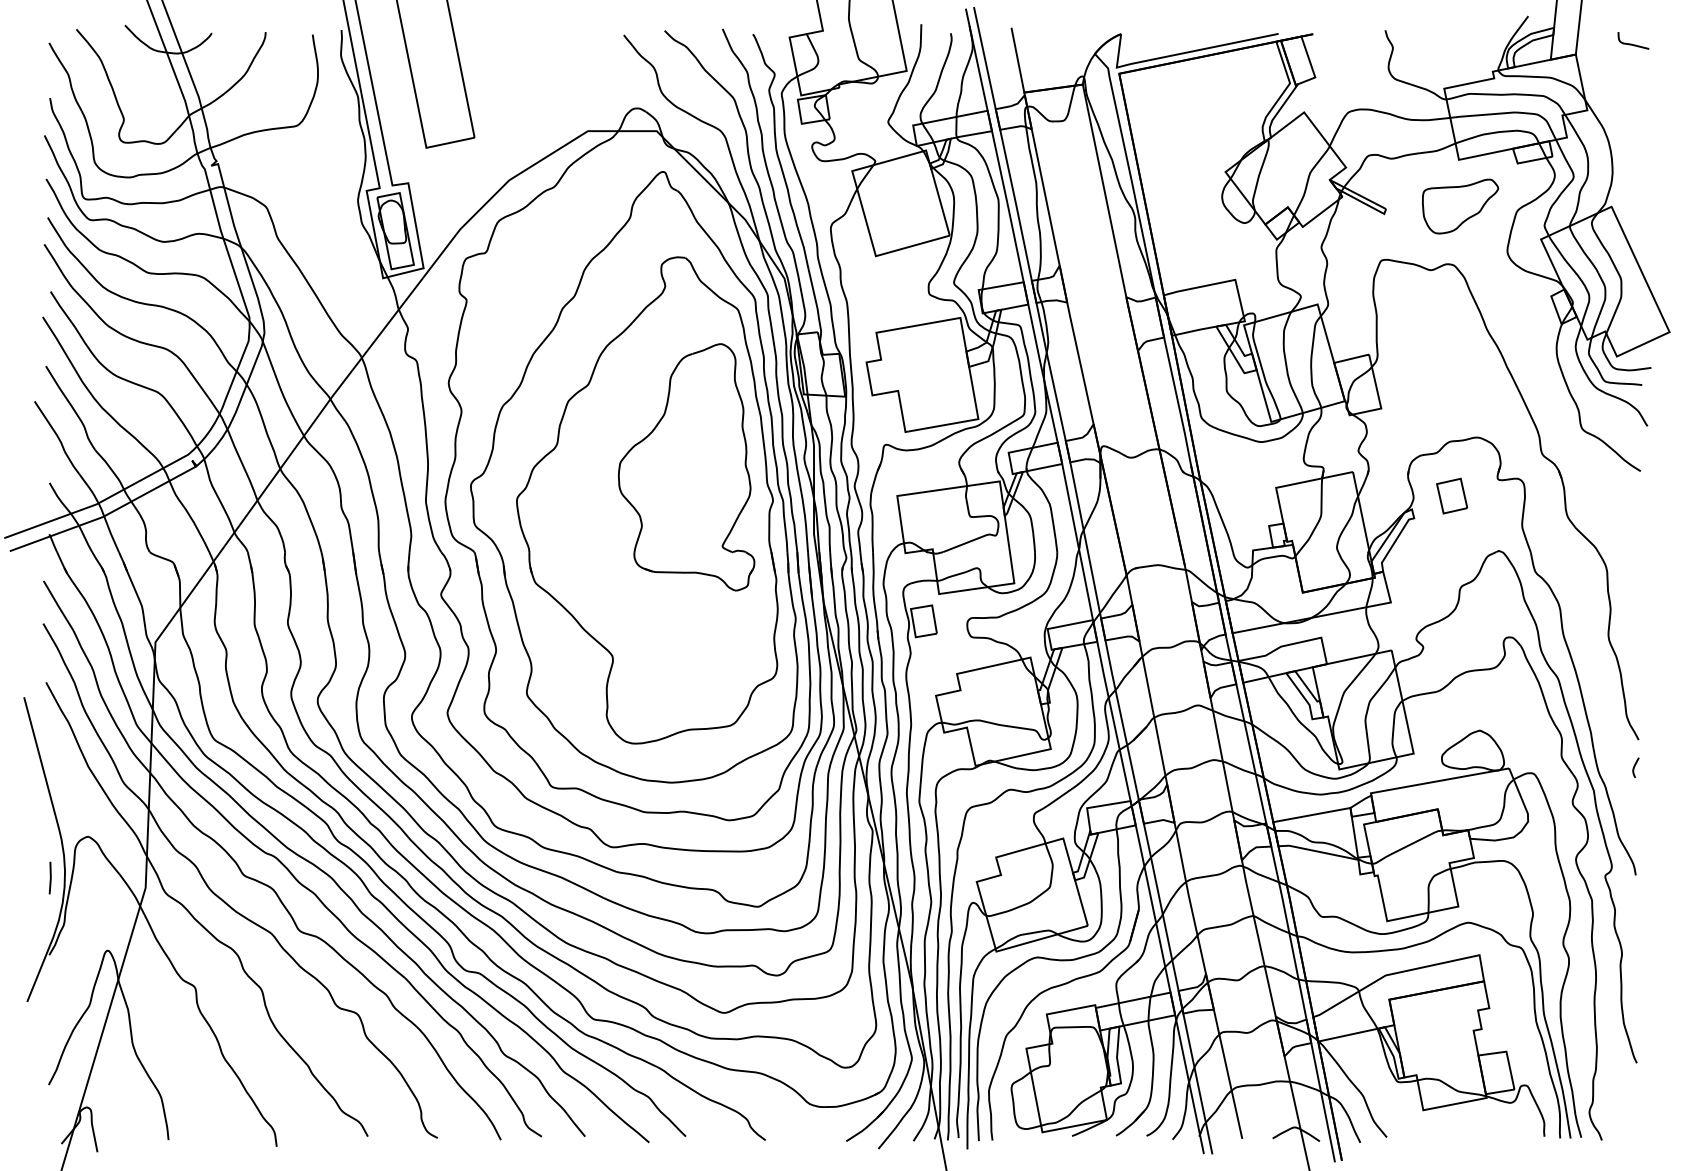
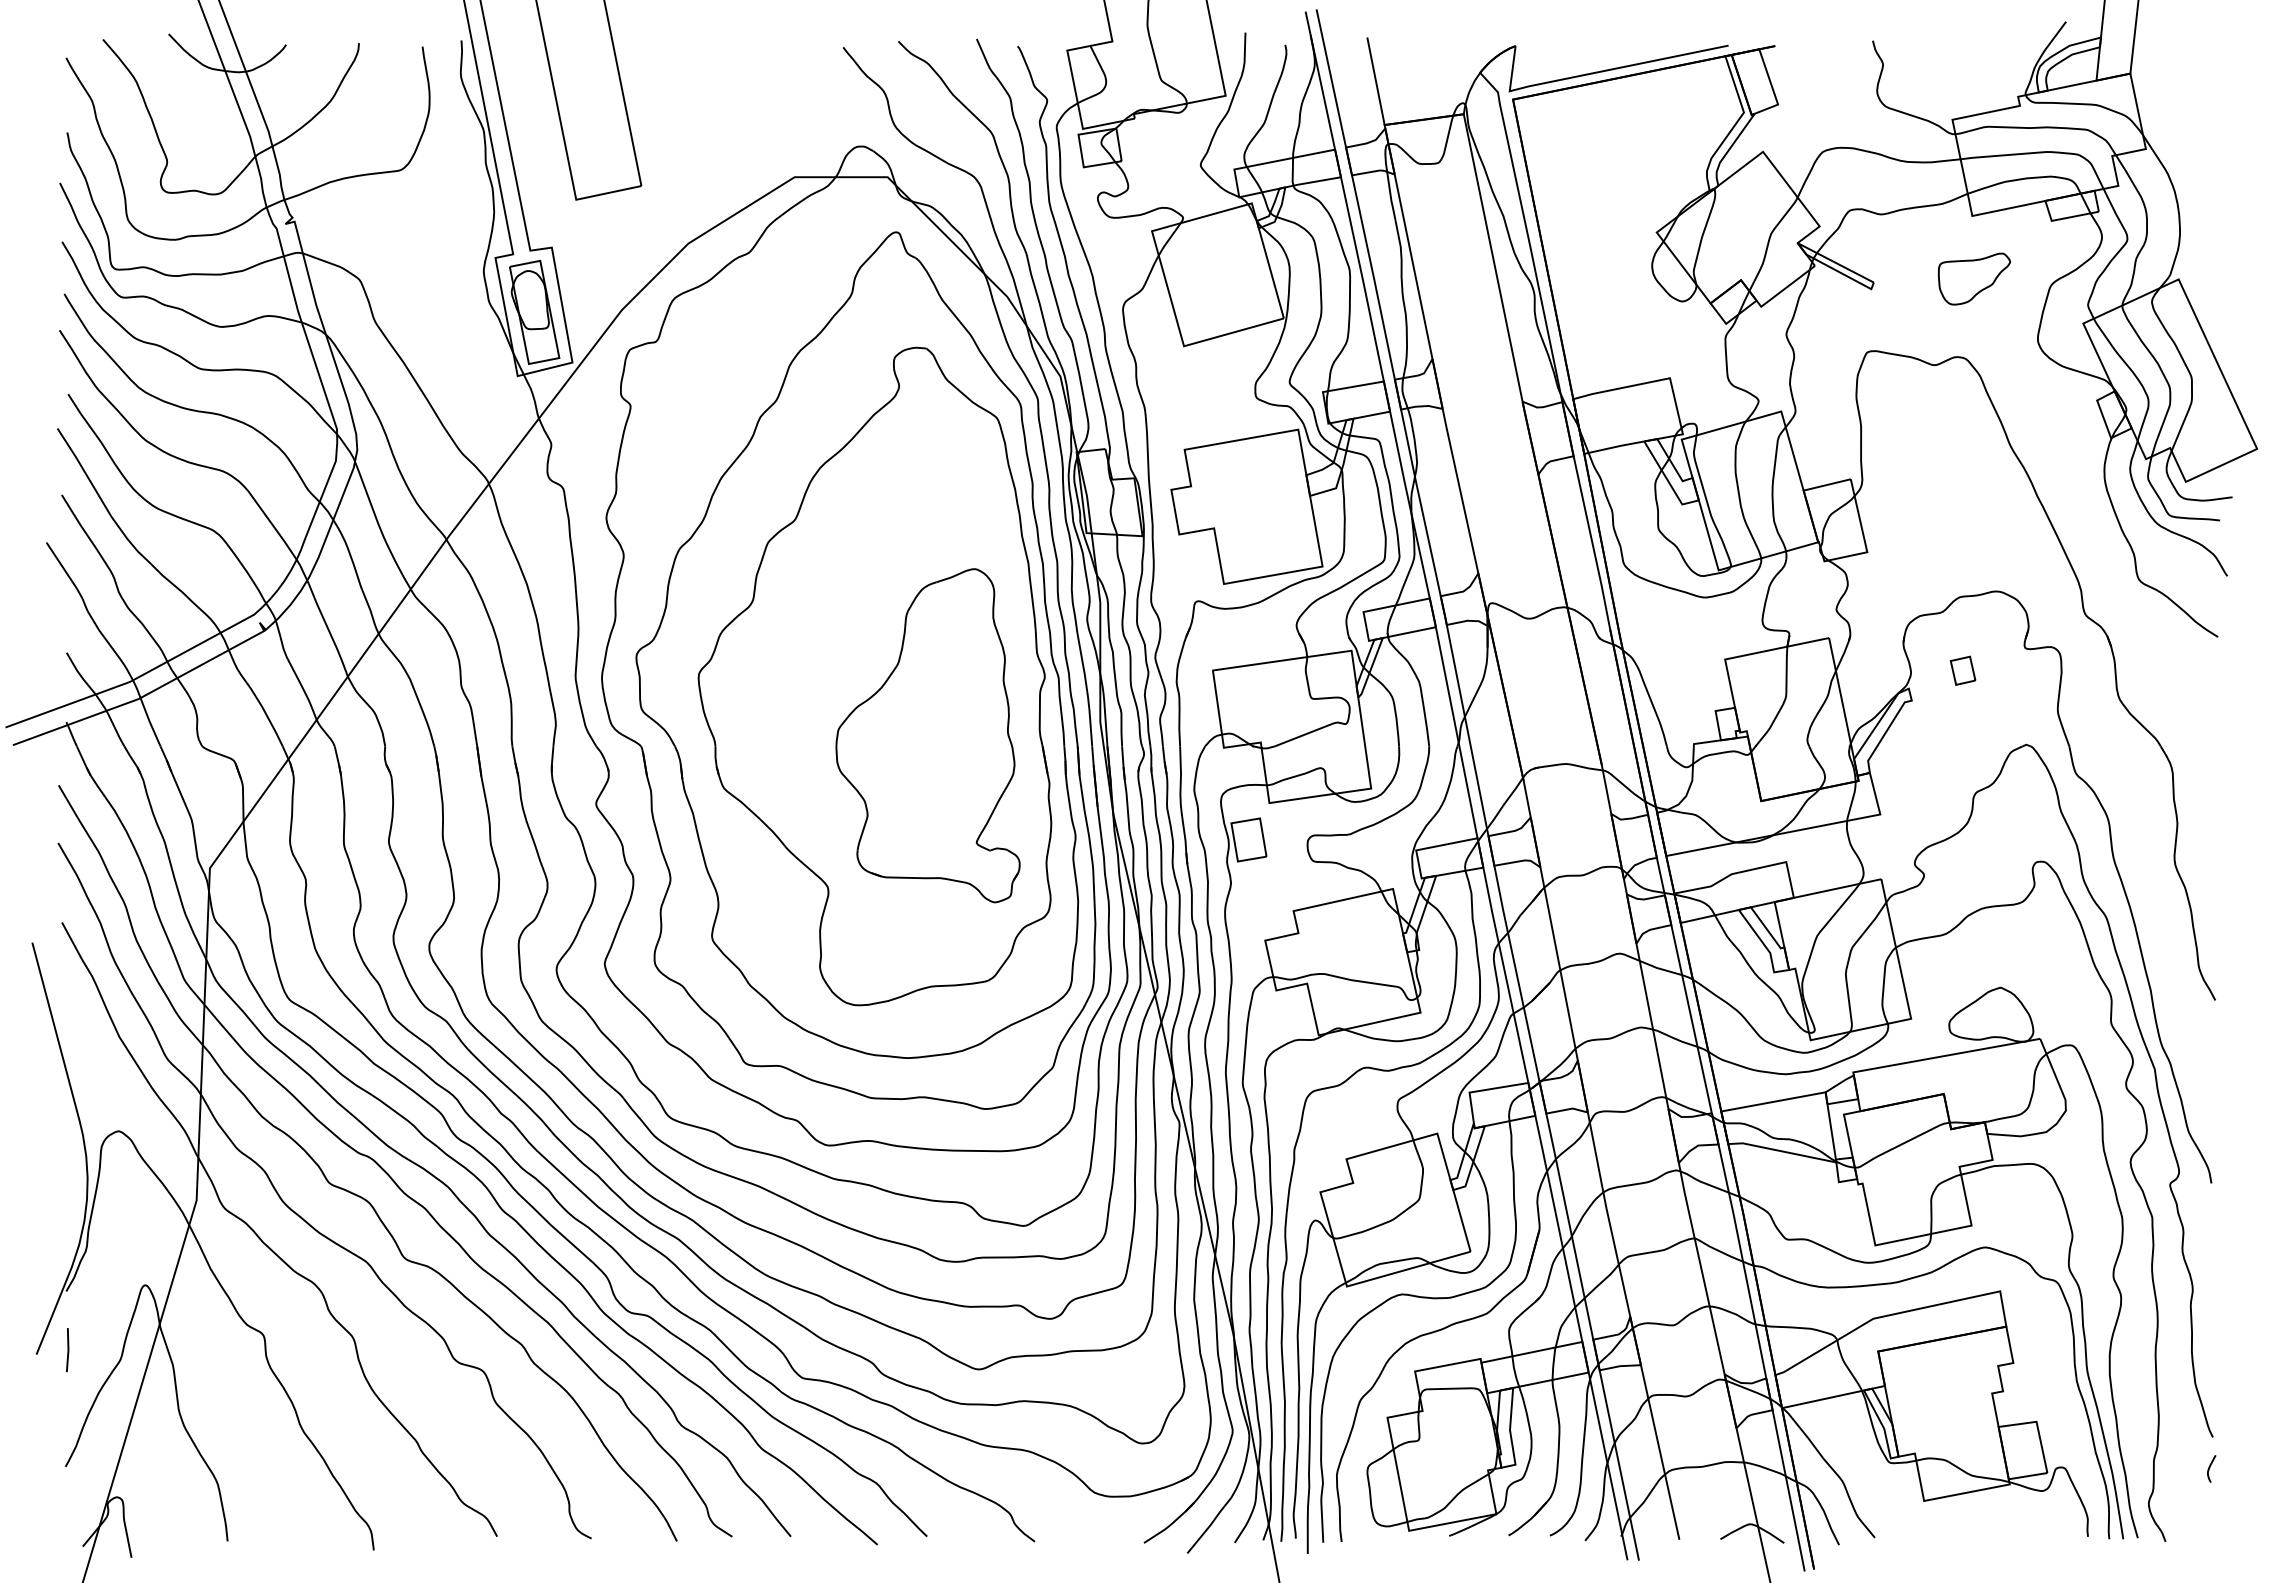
curve: (1632, 44) -> (2207, 59), removed
part: (1460, 206) -> (1974, 278), size x0.7
part: (686, 467) -> (927, 735), moved
part: (1451, 496) -> (1962, 670), size x0.6
curve: (1635, 766) -> (2210, 1467), moved
line: (50, 878) -> (67, 1350), moved

